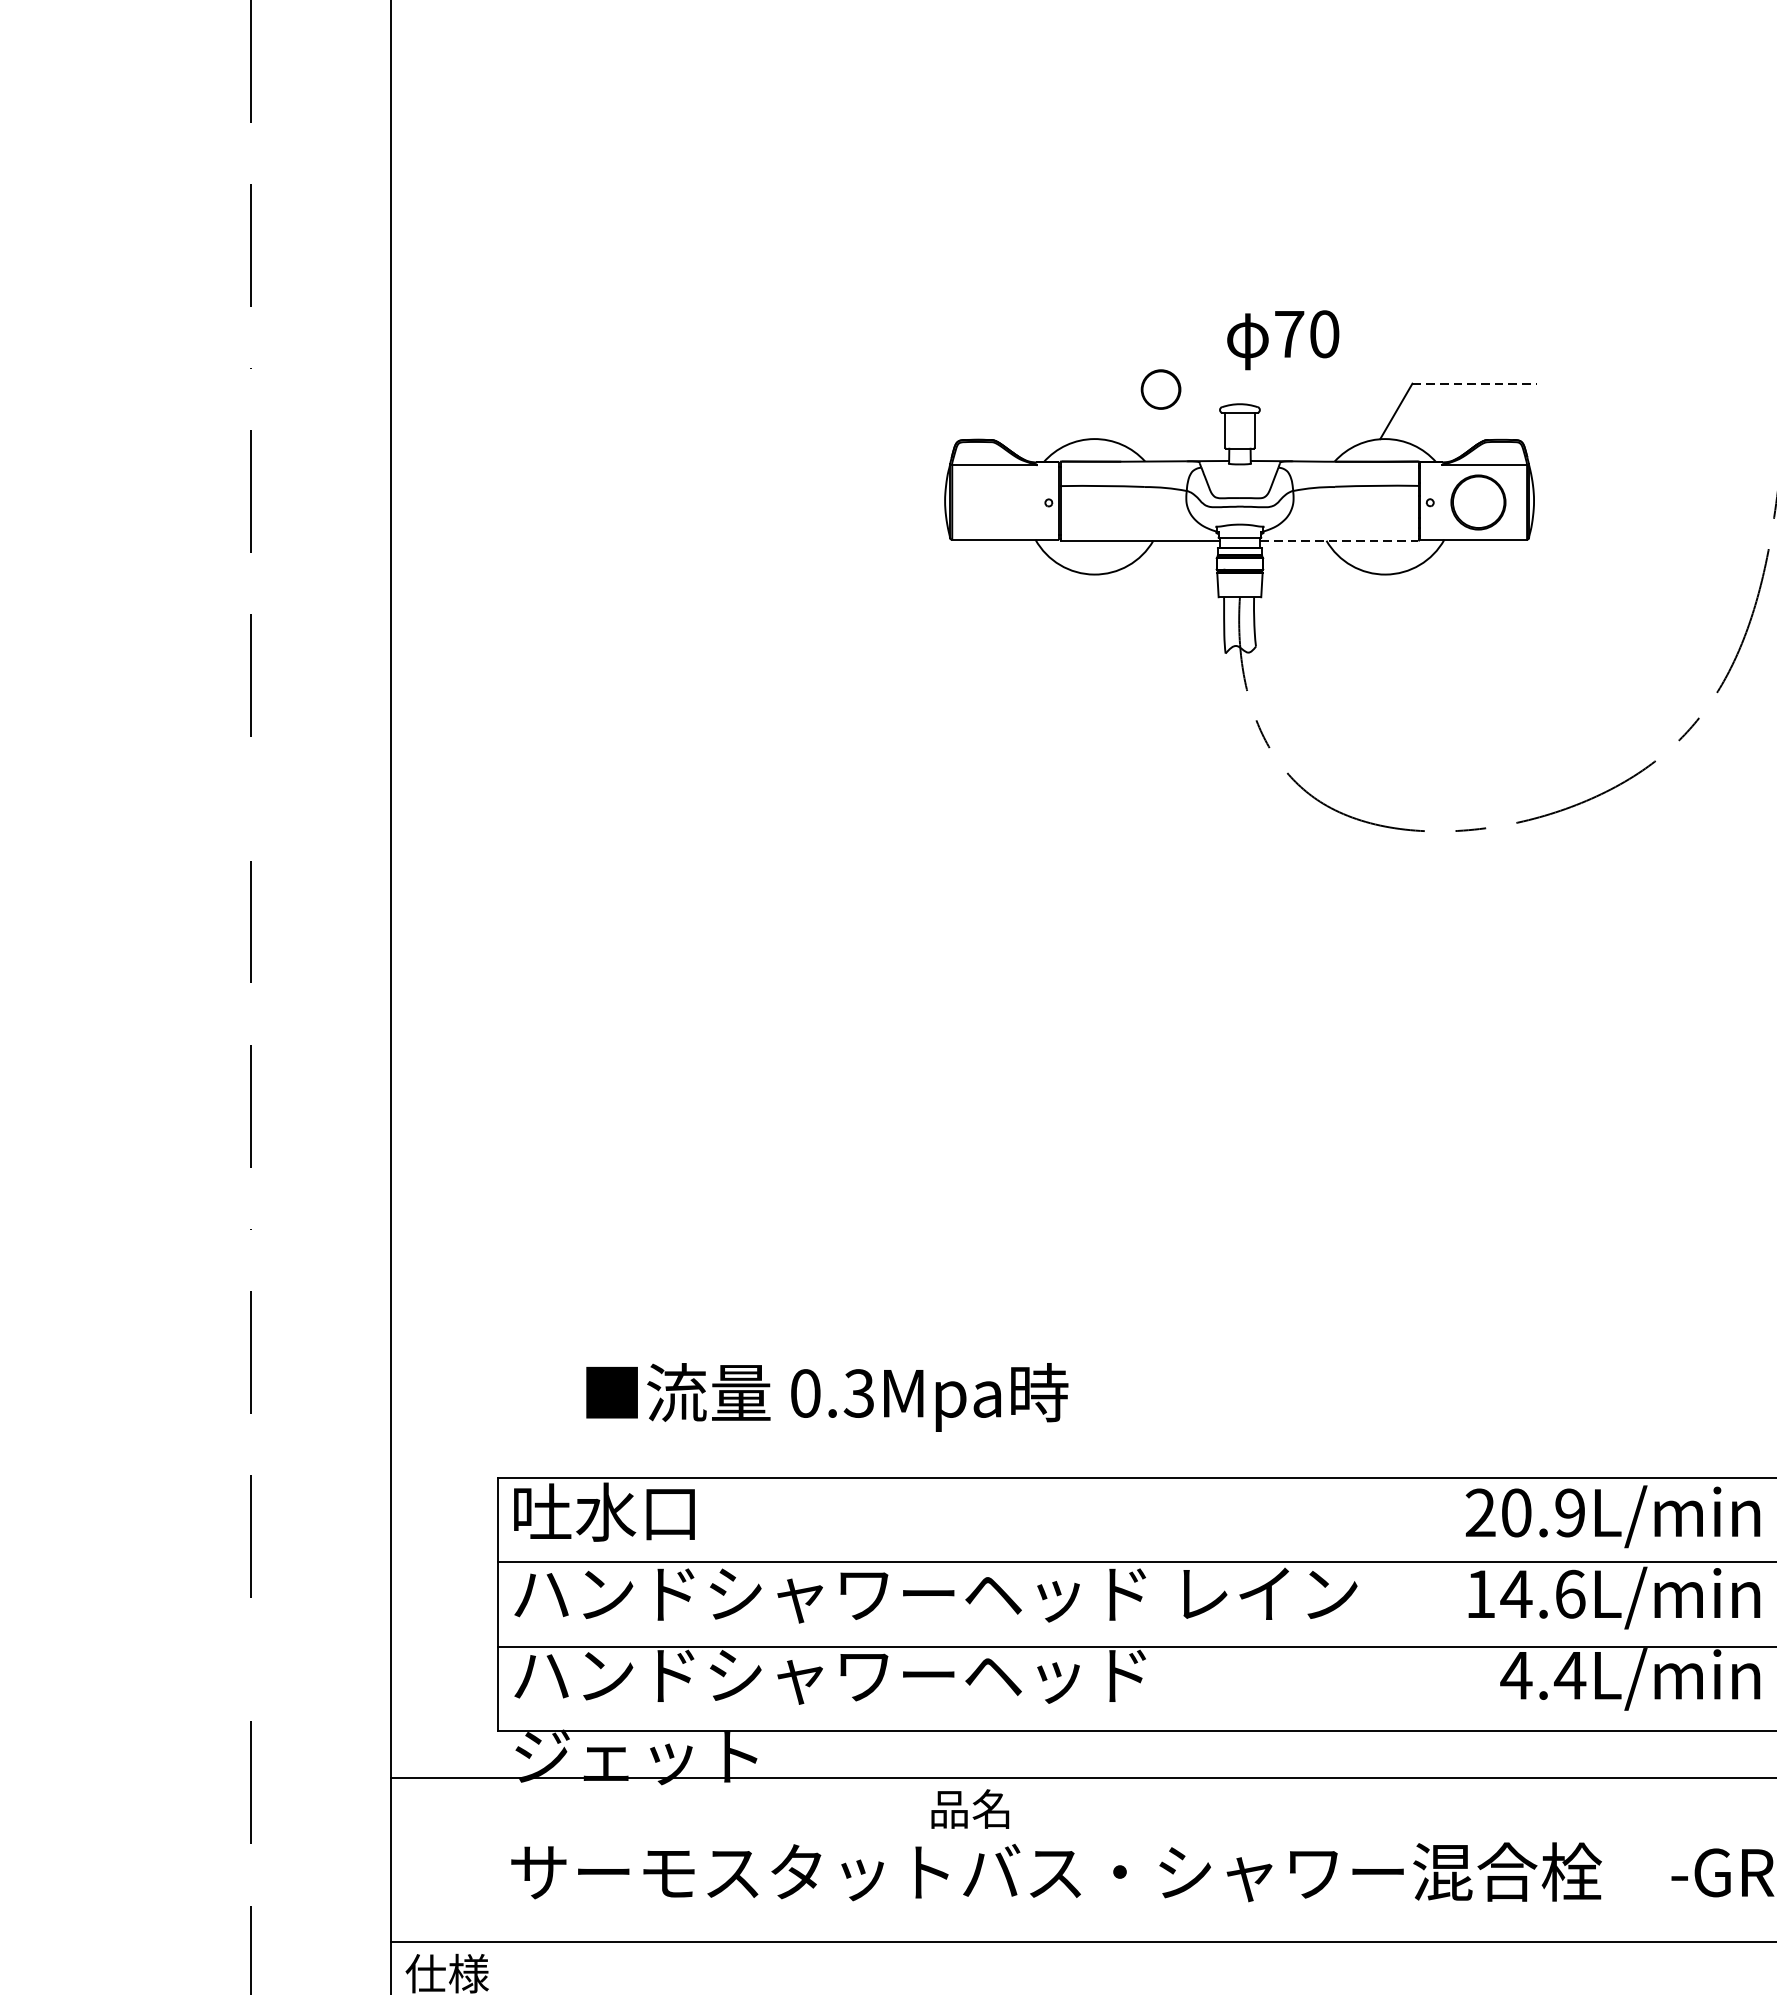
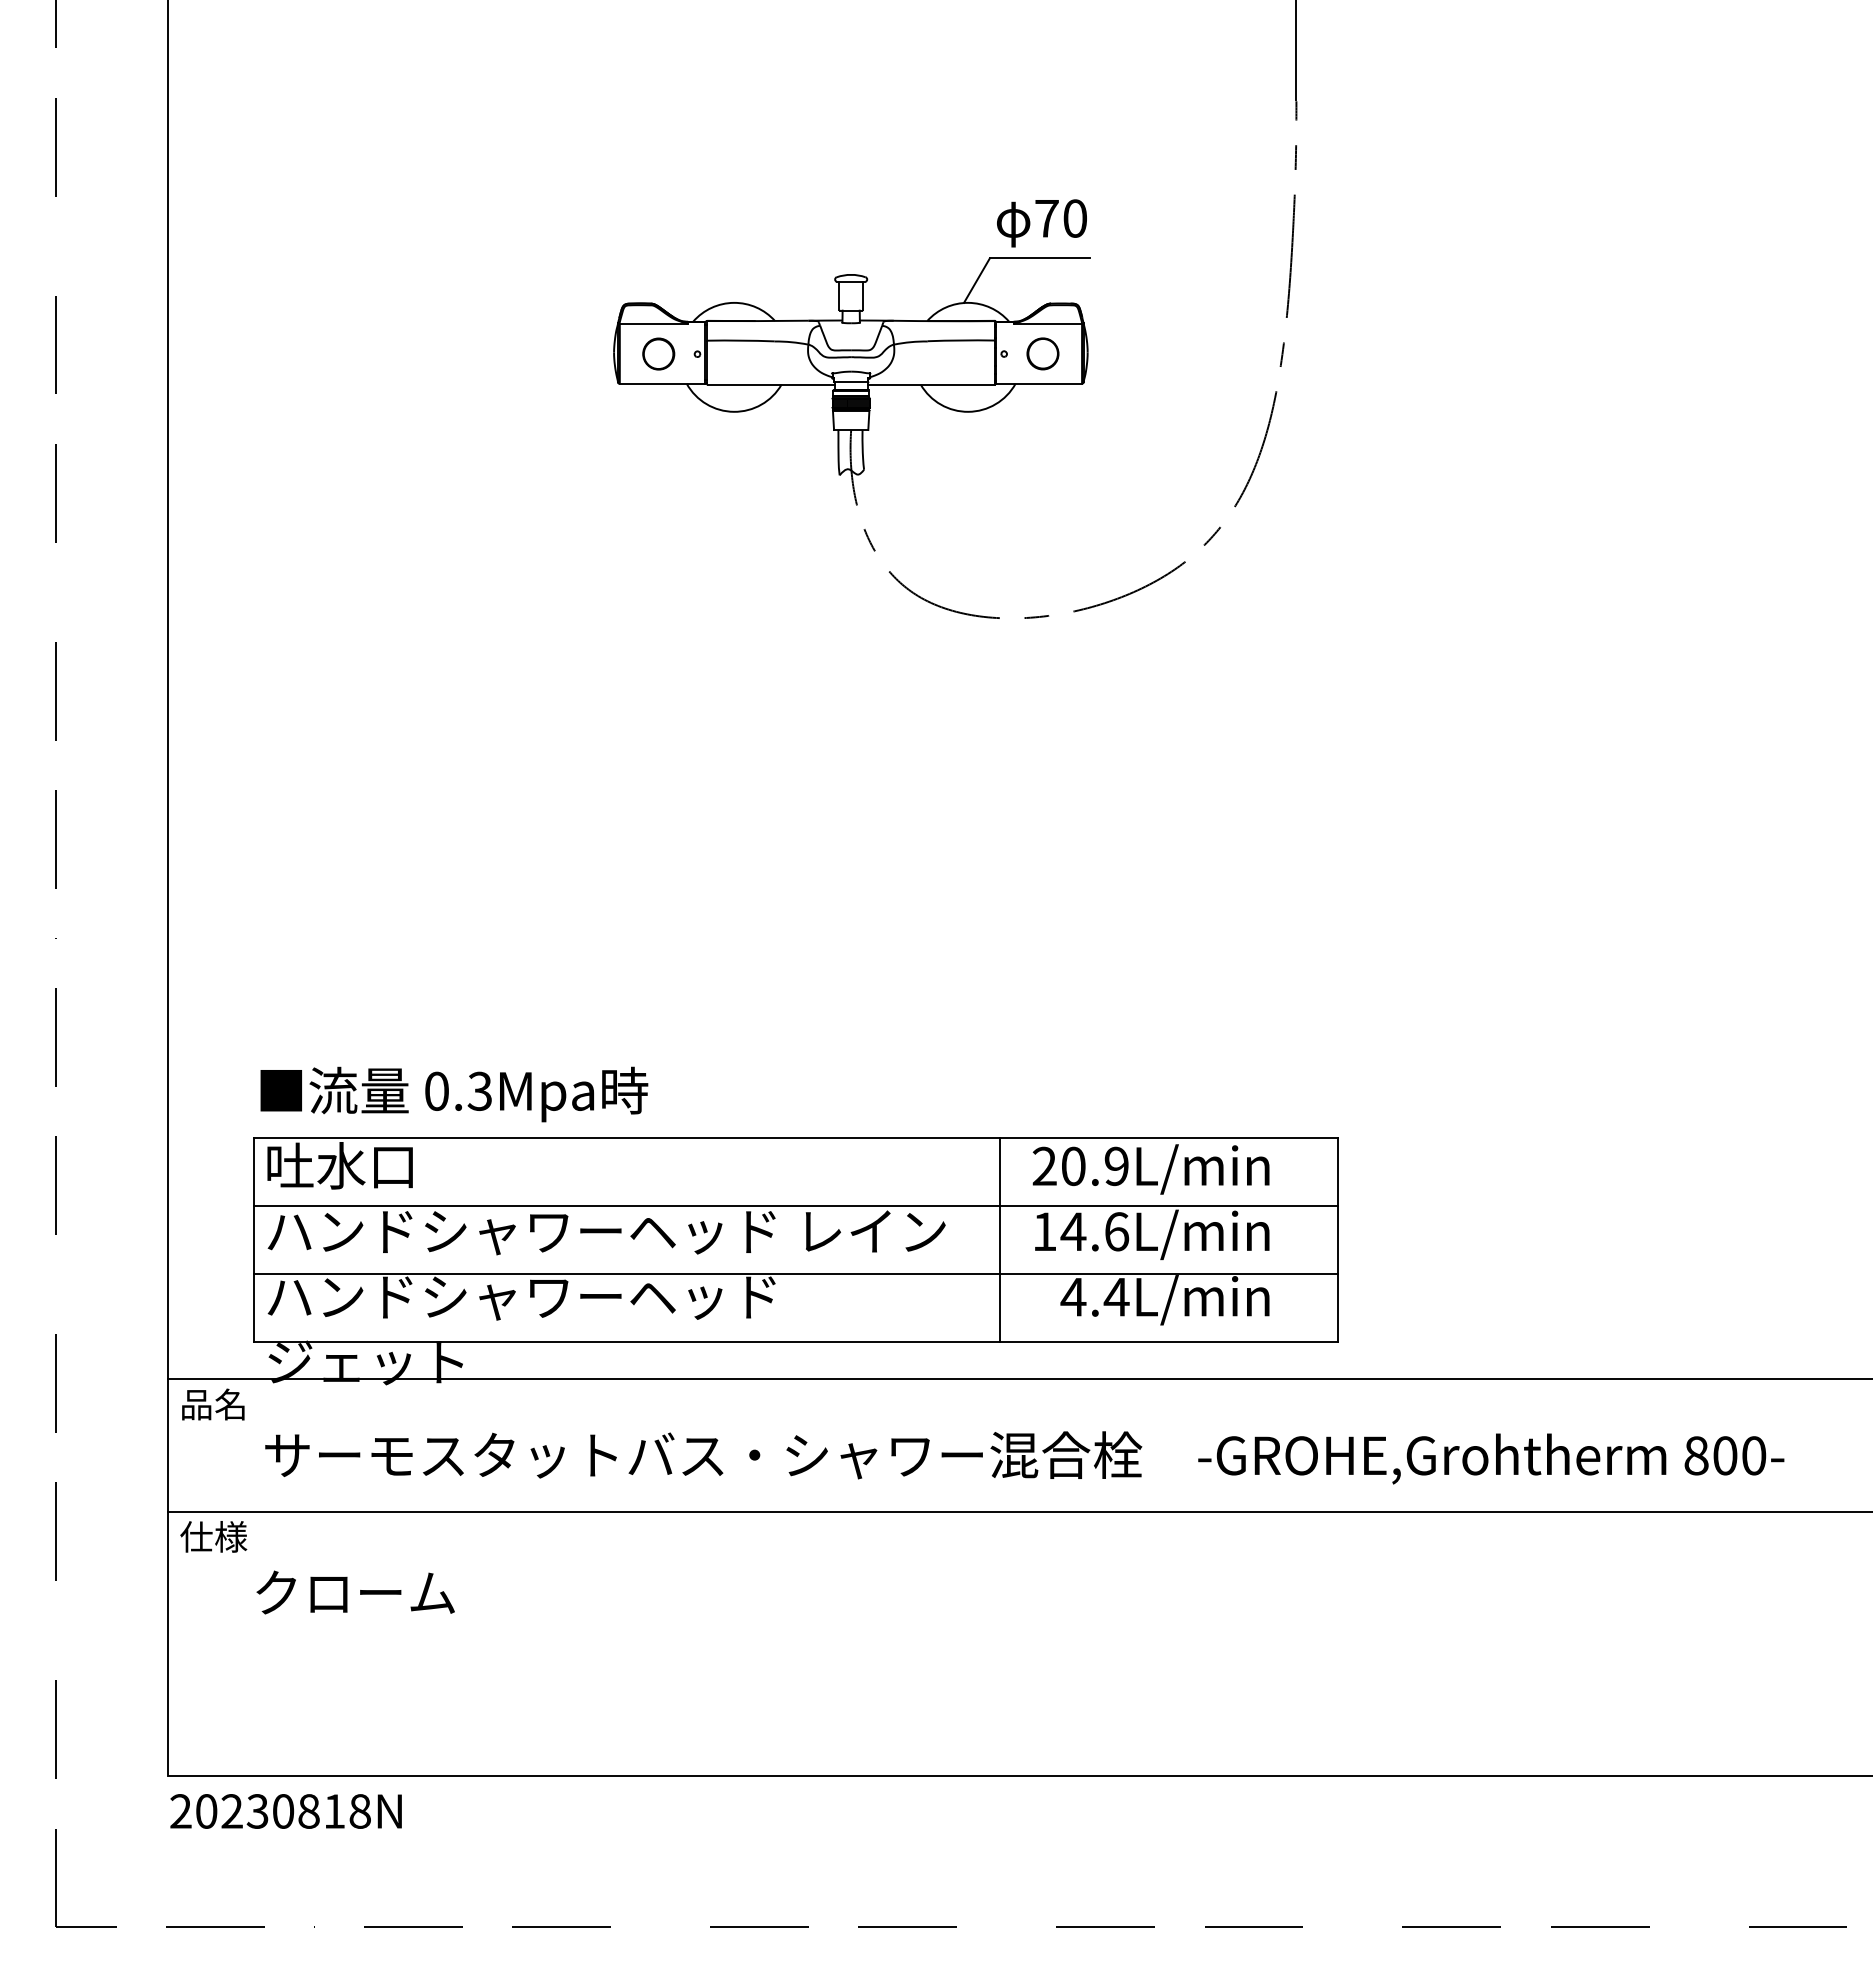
text: (1282, 340) -> (1041, 223), moved
line: (1474, 383) -> (1039, 258), dashed -> solid
circle: (1160, 388) -> (658, 353), moved
circle: (1477, 502) -> (1042, 353), size x0.71
line: (1339, 540) -> (931, 384), dashed -> solid
hatch: (1237, 562) -> (849, 402), added
text: (827, 1397) -> (454, 1094), moved
line: (1425, 1605) -> (1000, 1240), added
text: (970, 1809) -> (213, 1404), moved

